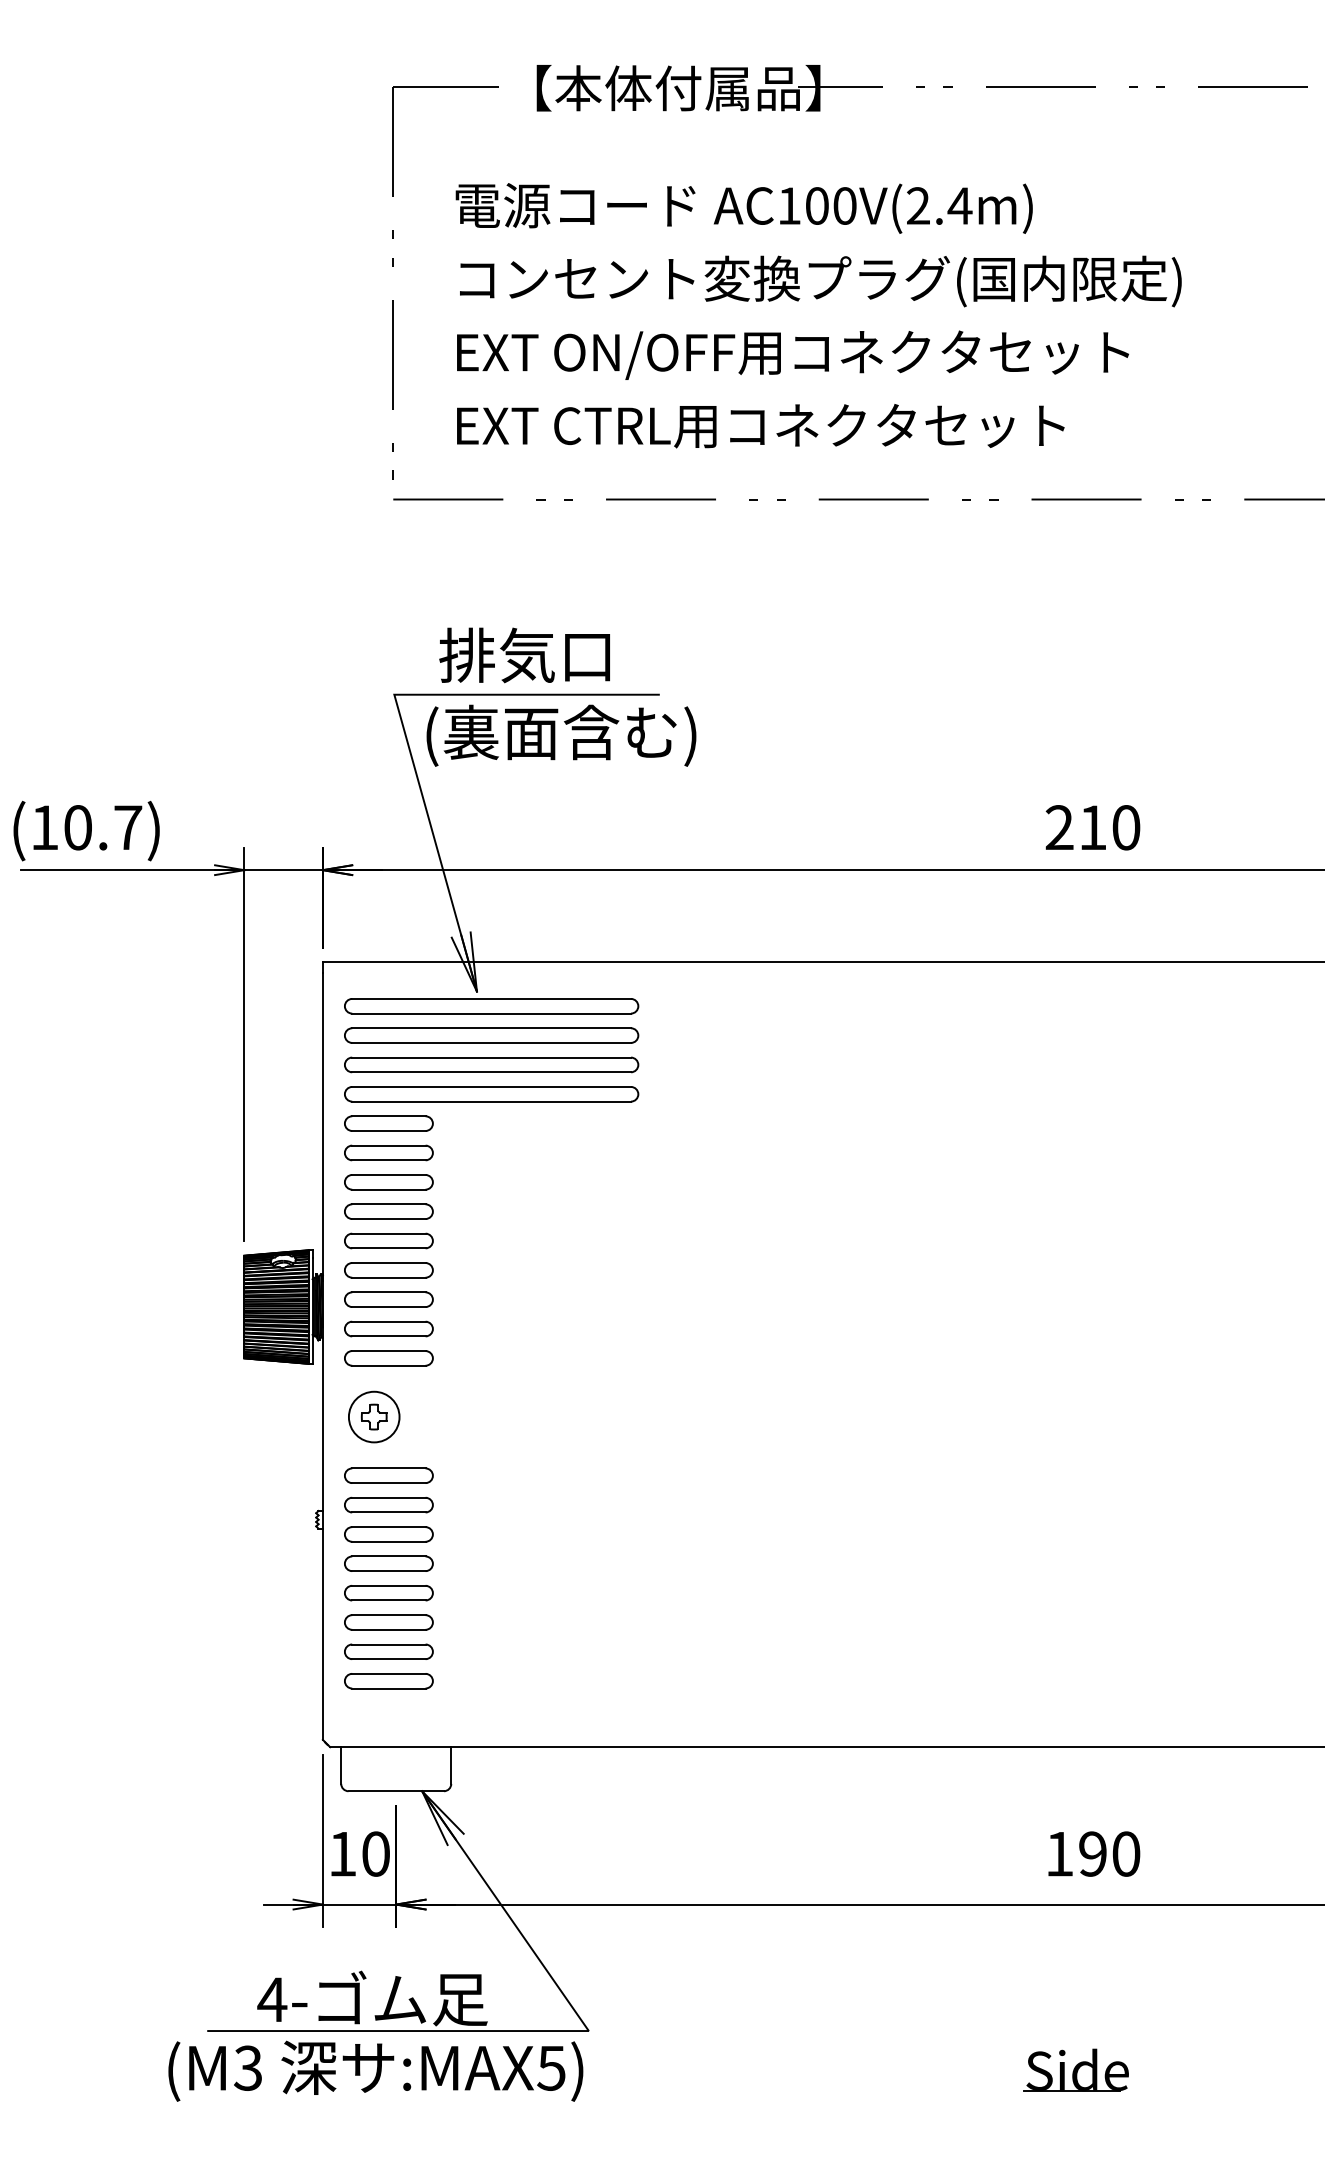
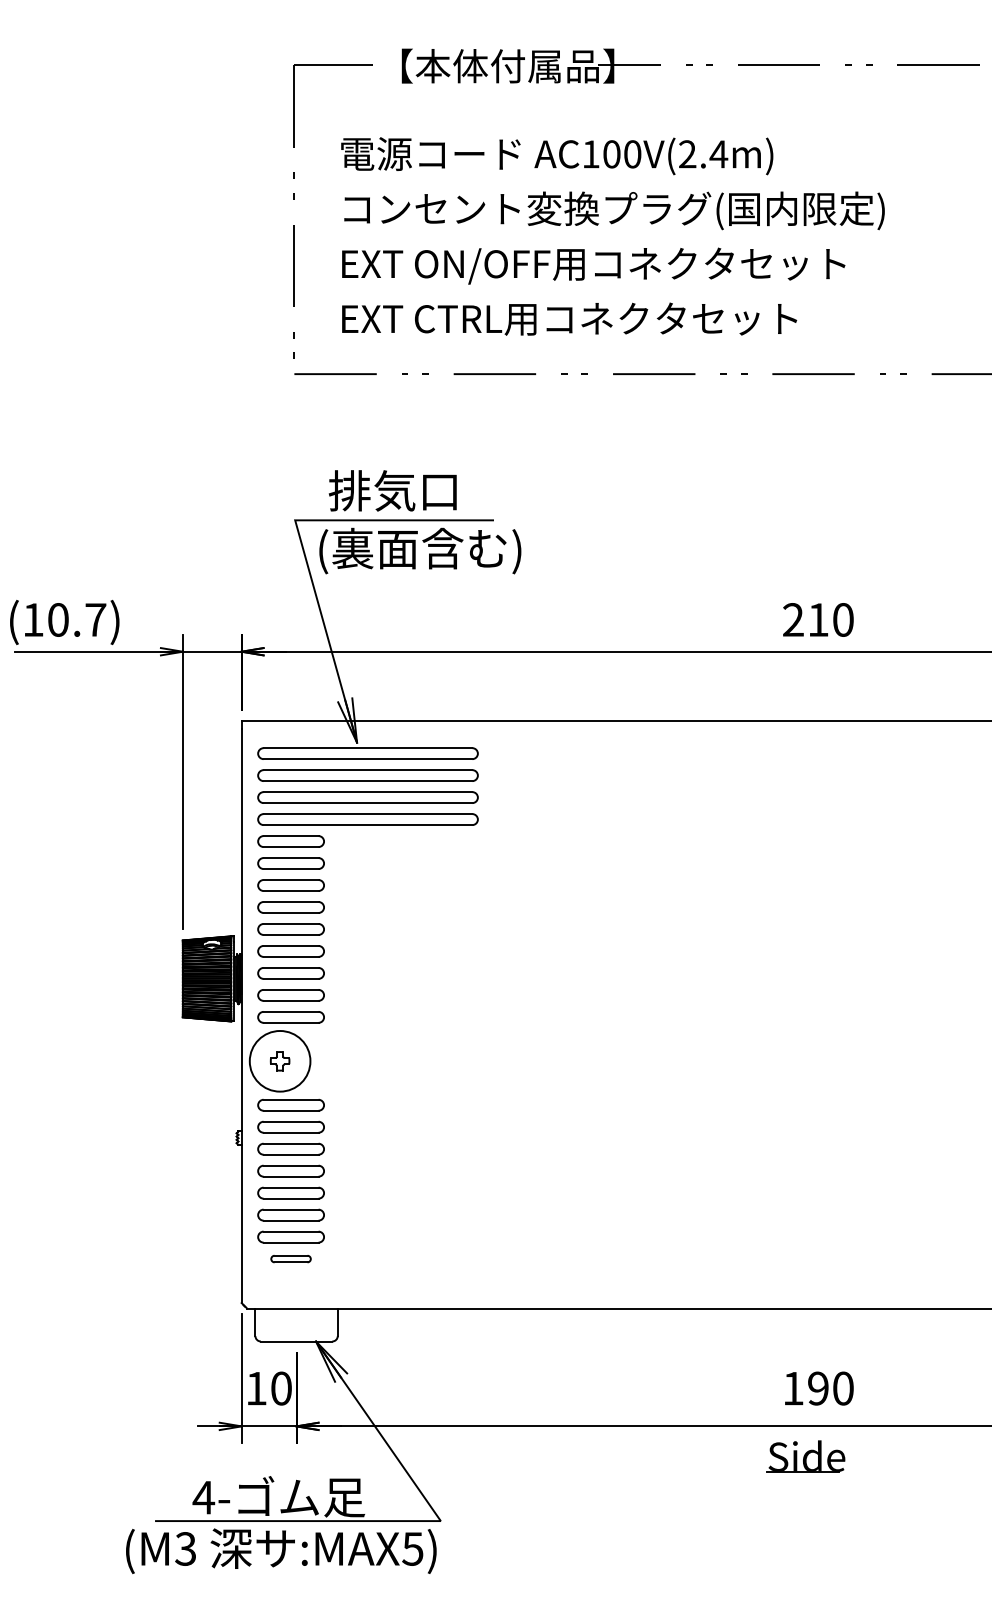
circle: (374, 1417) -> (280, 1061), size x1.6
part: (388, 1680) -> (290, 1258), size x0.6
part: (1075, 2070) -> (805, 1456), moved

